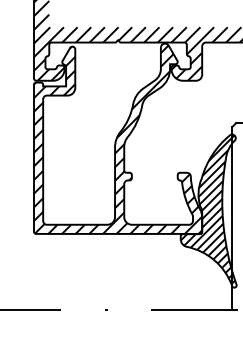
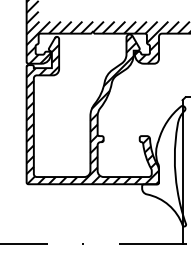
hatch: (207, 209) -> (163, 165), removed

